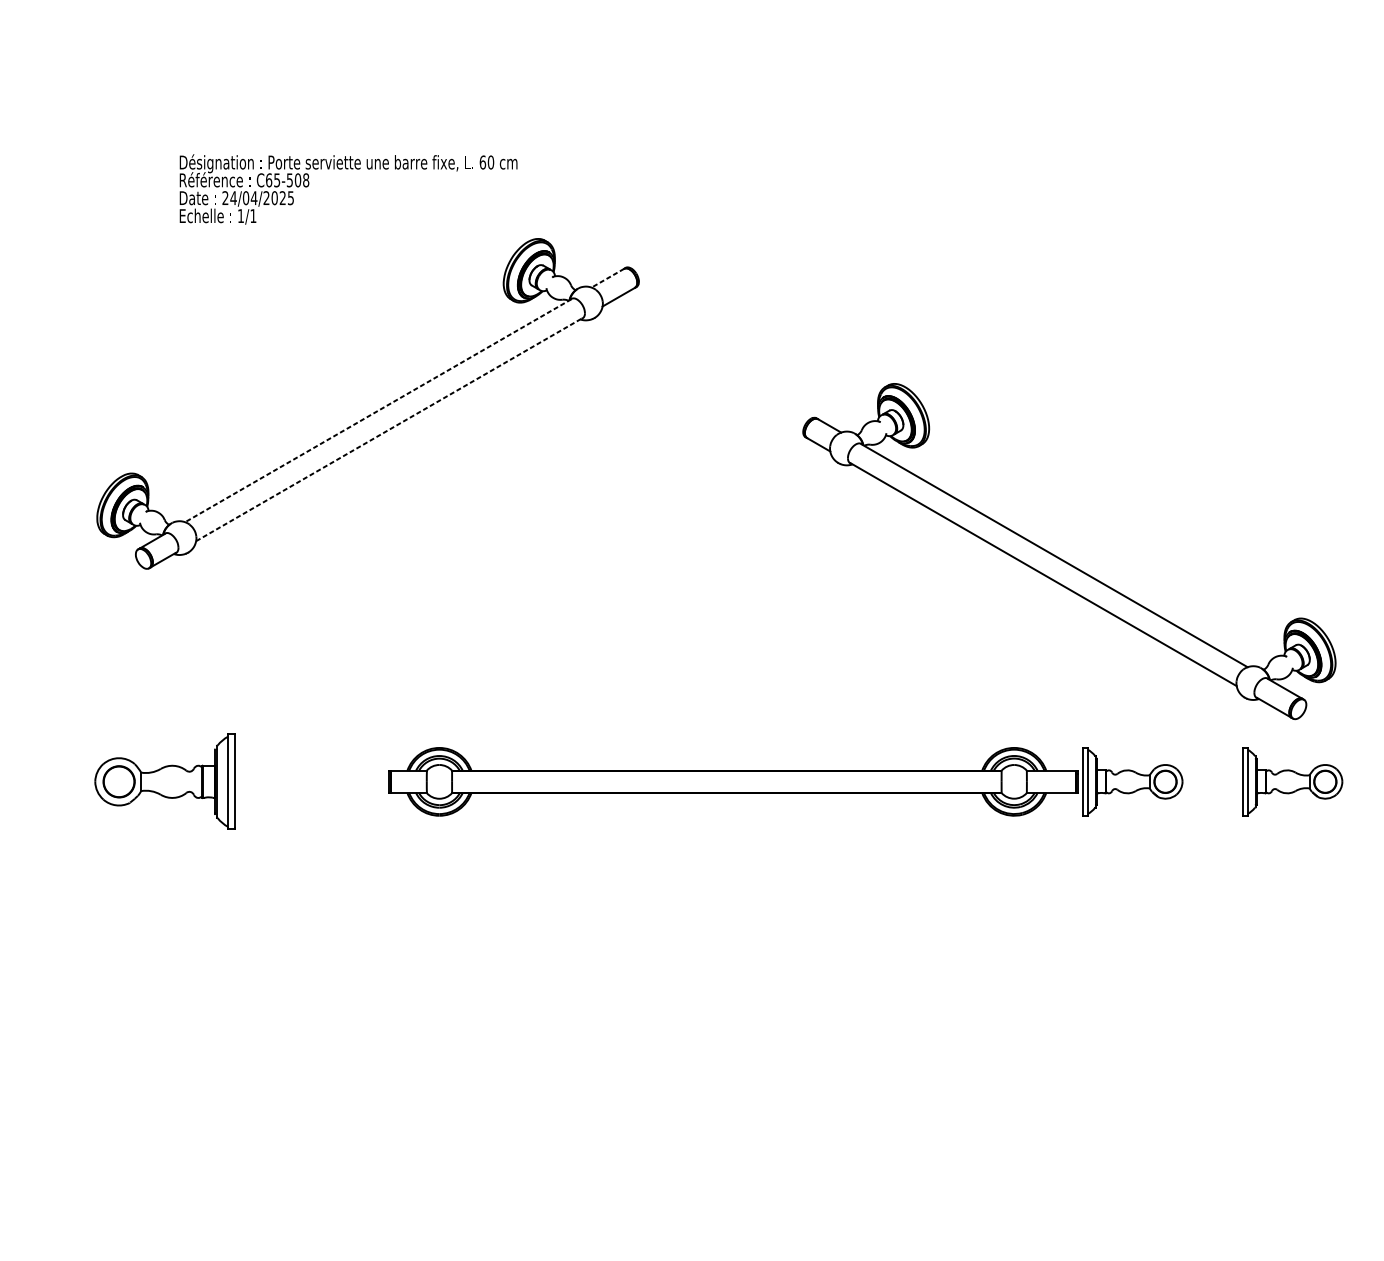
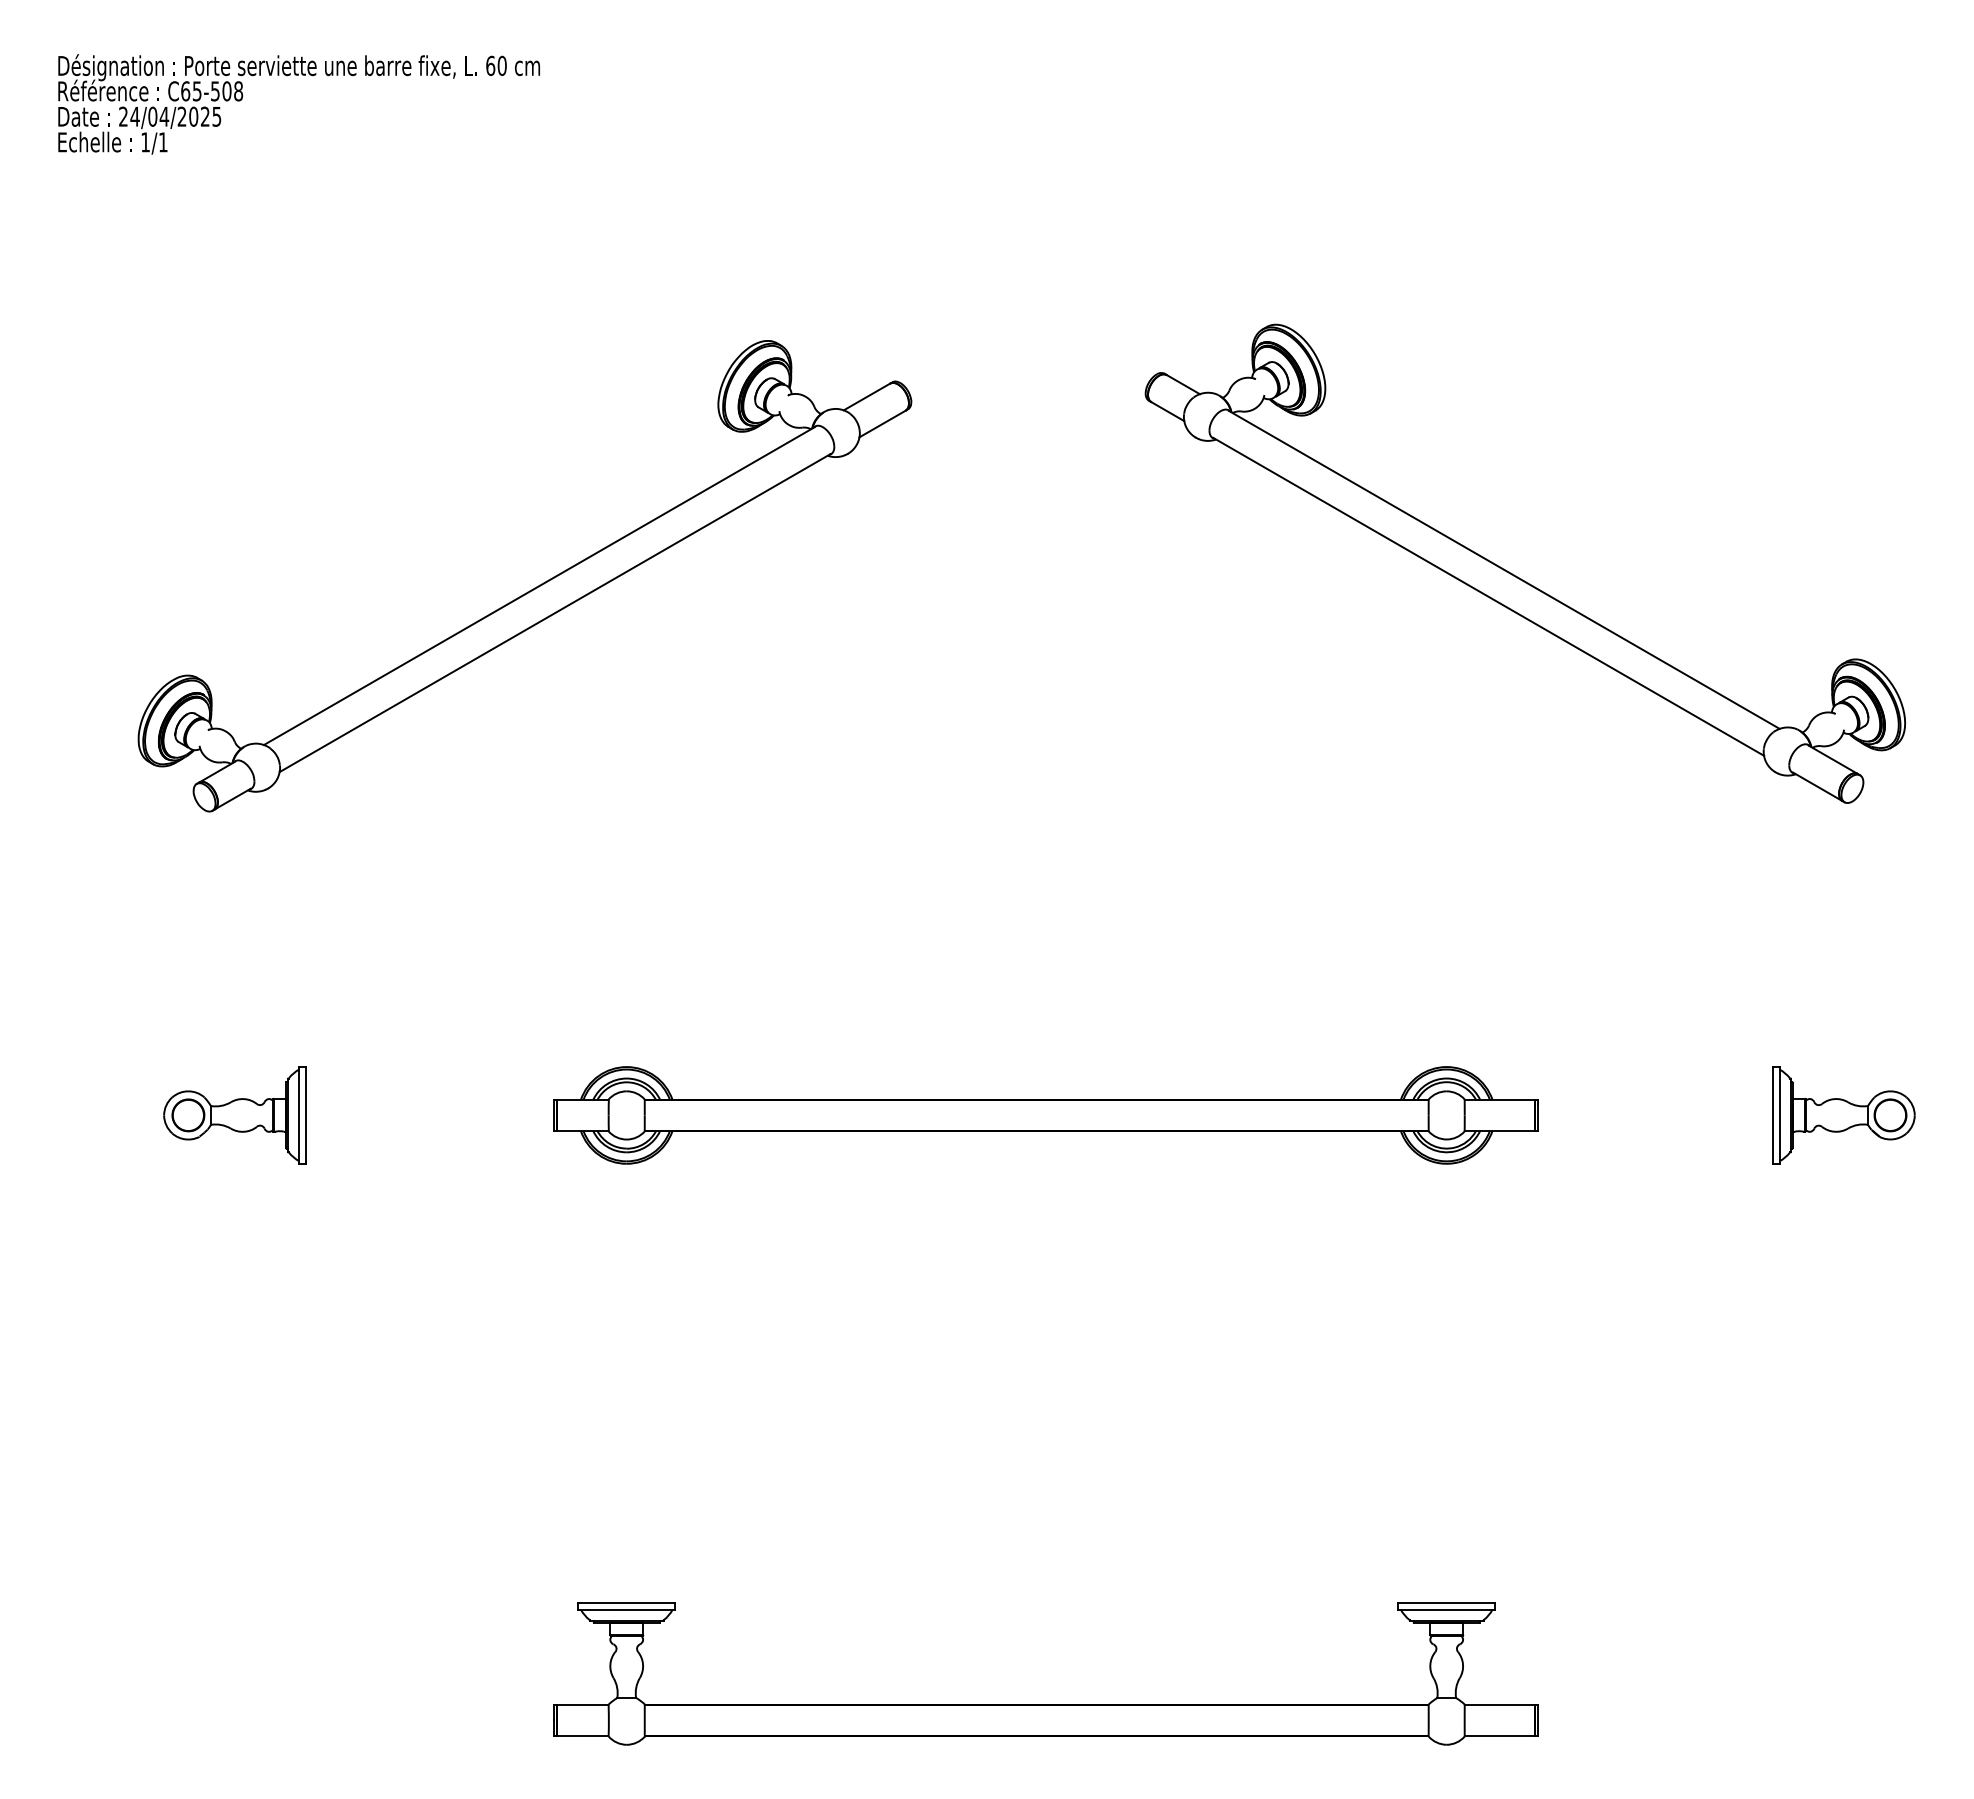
text: (348, 189) -> (298, 104), moved
line: (608, 277) -> (867, 396), dashed -> solid
line: (378, 411) -> (539, 586), dashed -> solid
line: (389, 429) -> (555, 612), dashed -> solid
part: (1063, 559) -> (1516, 575), moved
part: (164, 781) -> (234, 1115), size x0.71
part: (1132, 781) -> (1615, 1115), removed
part: (733, 1194) -> (1045, 1704), added

